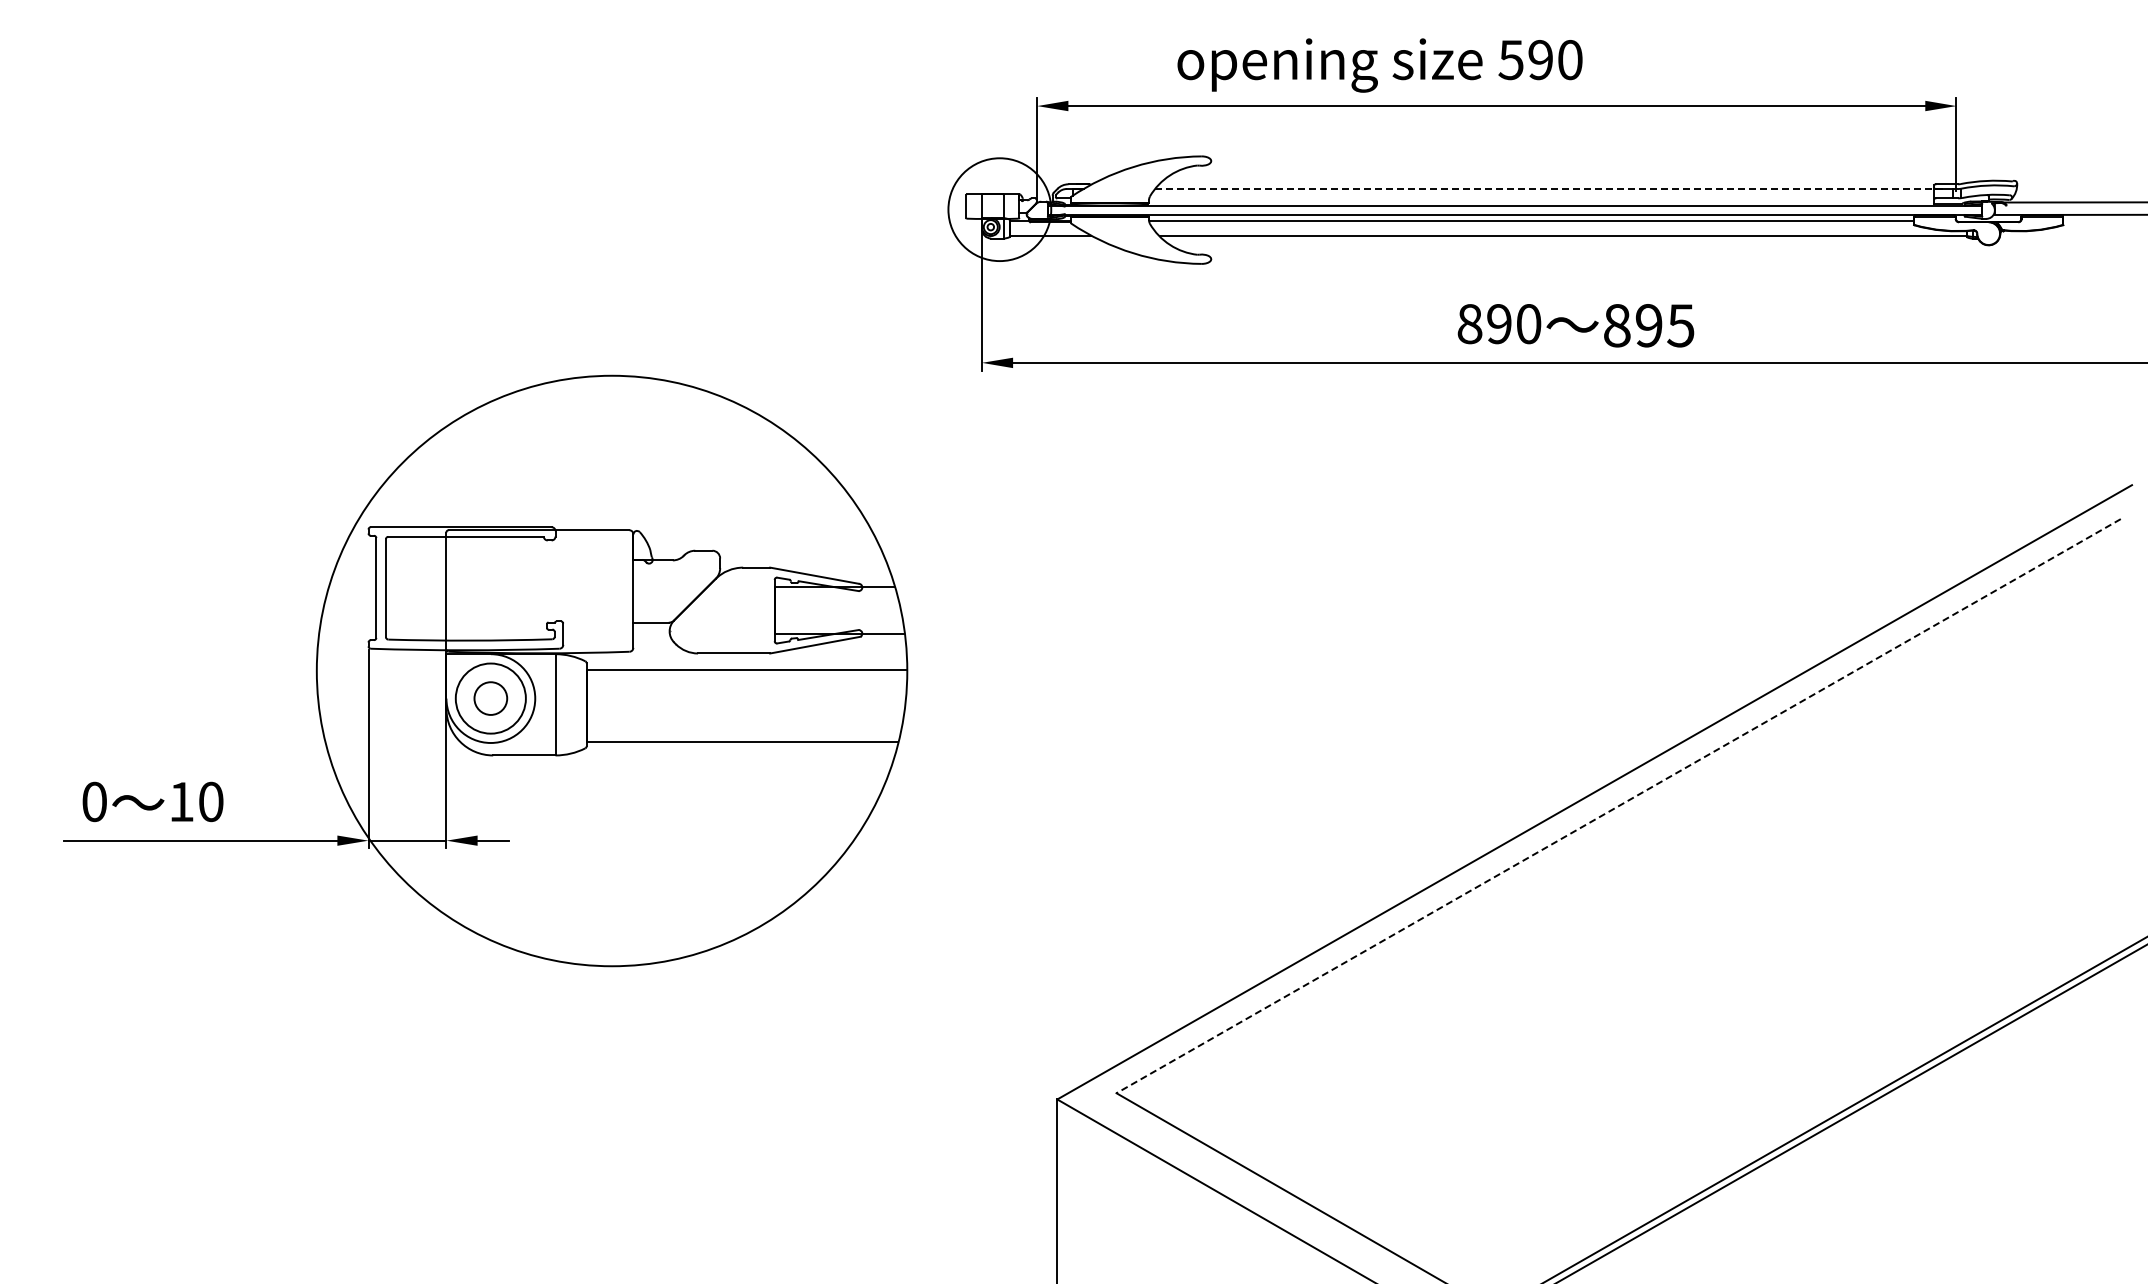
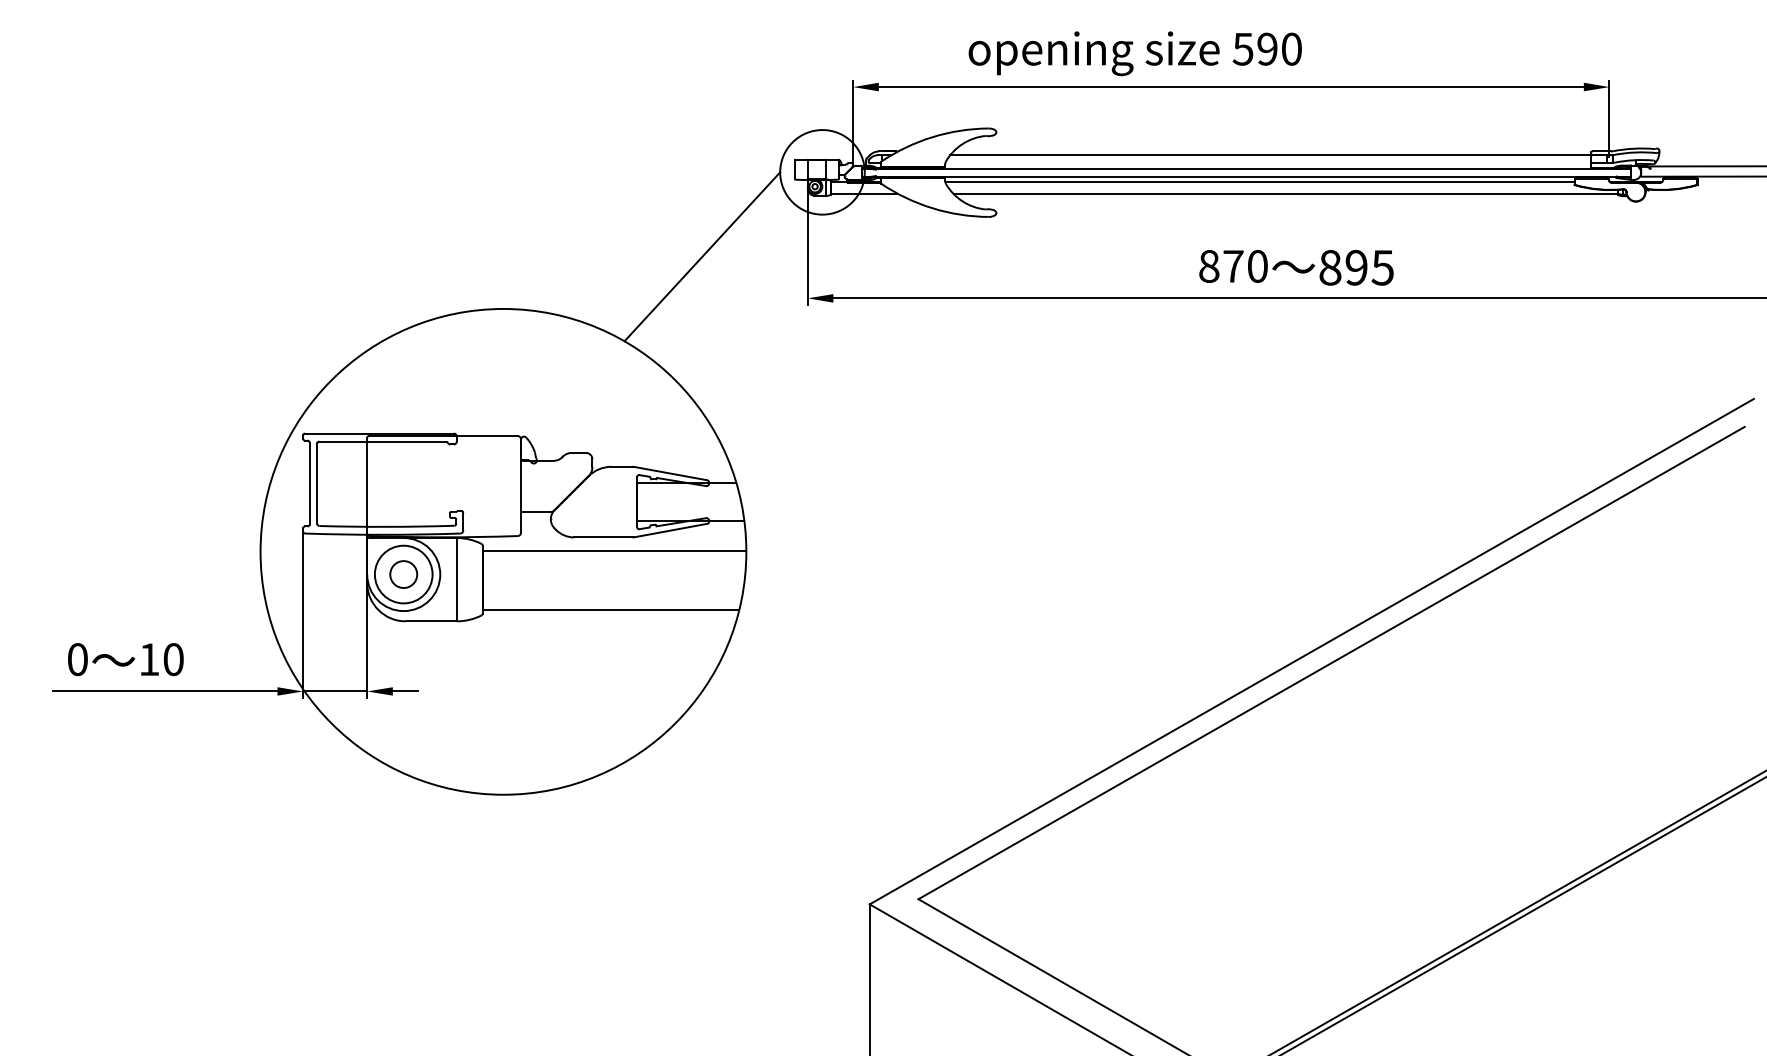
line: (1550, 188) -> (1275, 154), dashed -> solid
line: (853, 312) -> (702, 256), added
text: (1499, 324) -> (1233, 266), 890 -> 870
line: (1618, 806) -> (1331, 663), dashed -> solid

